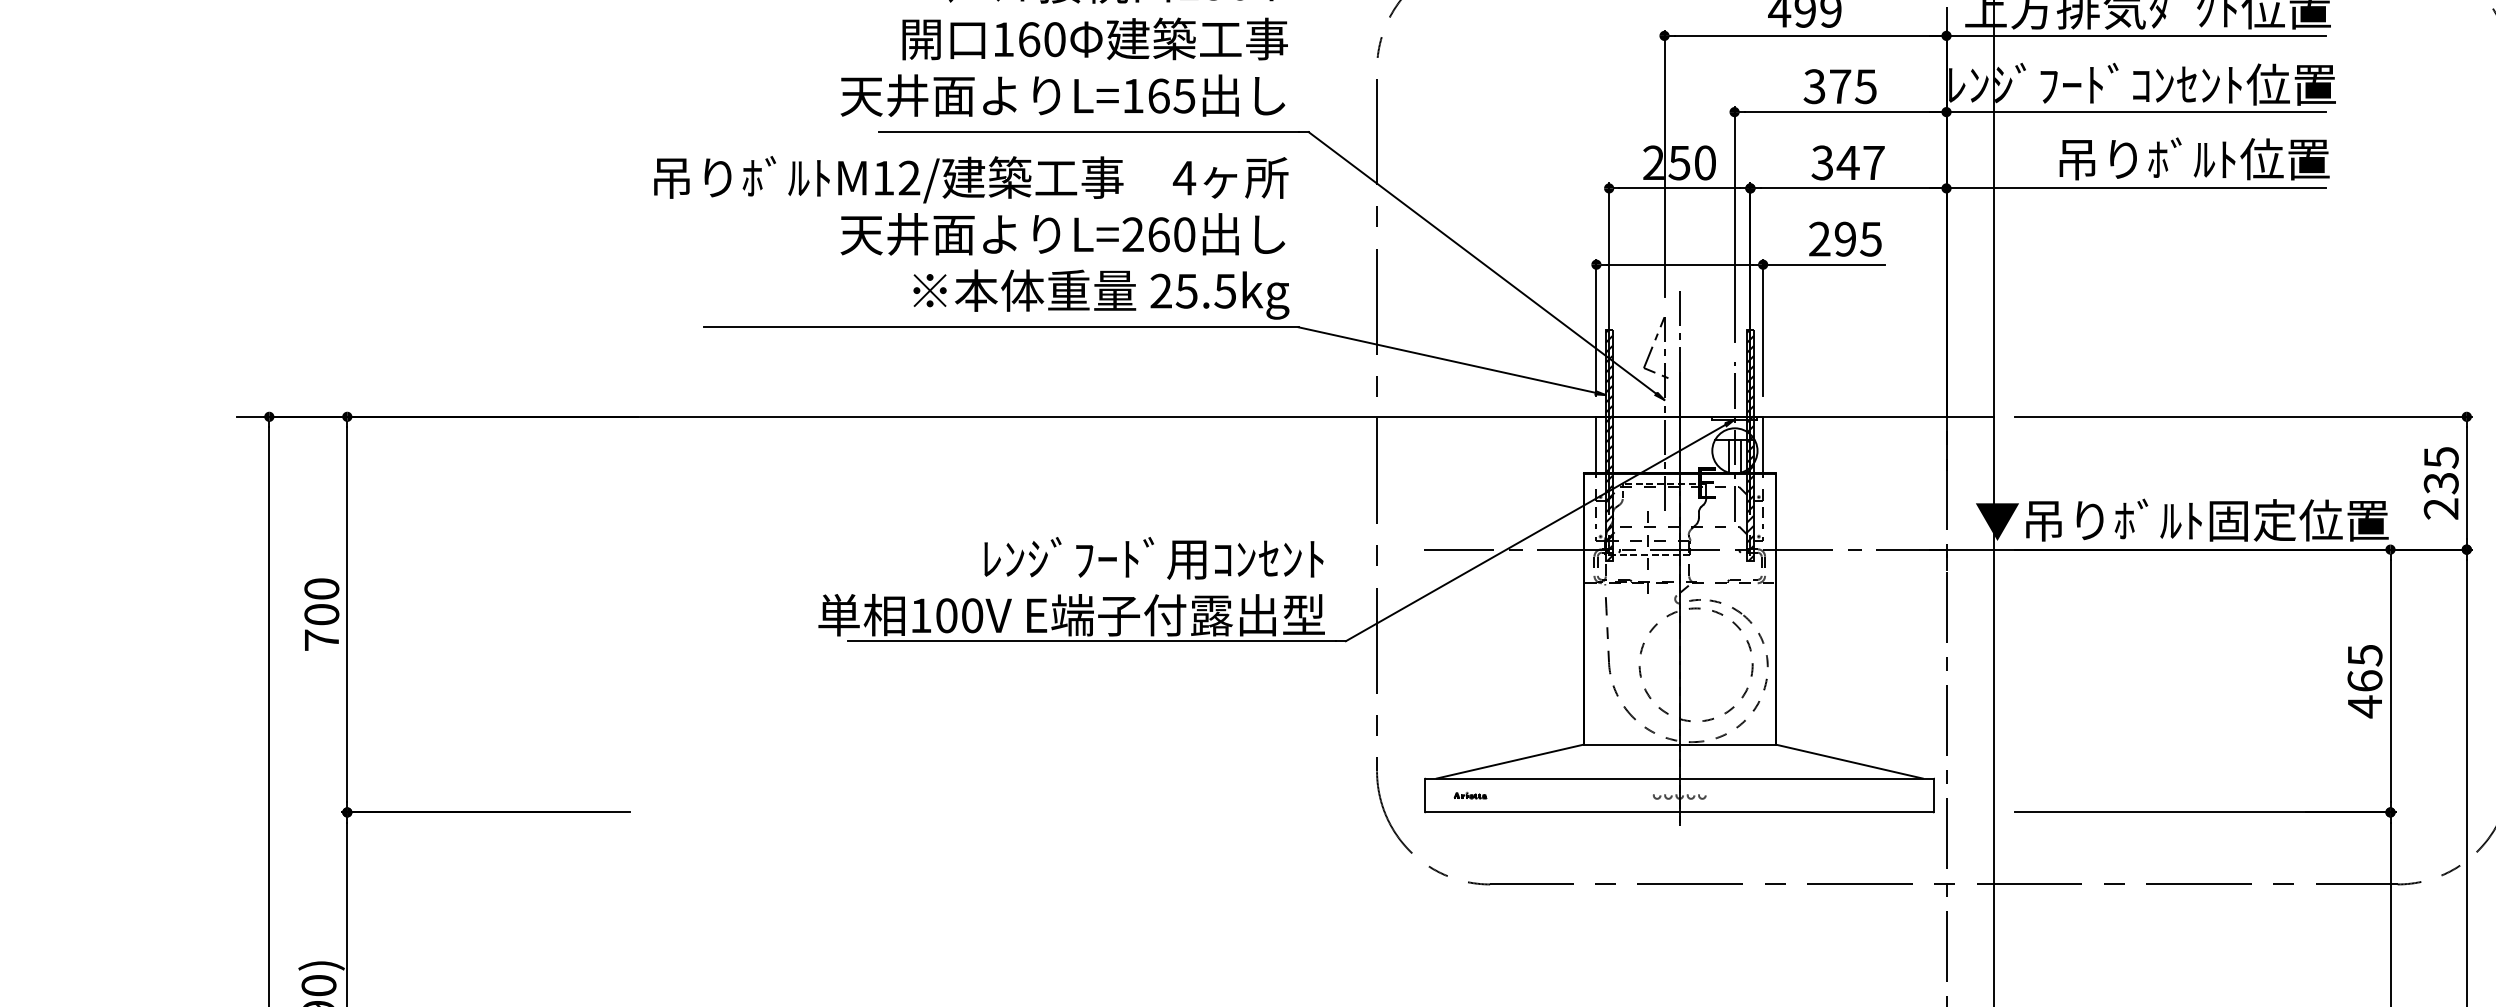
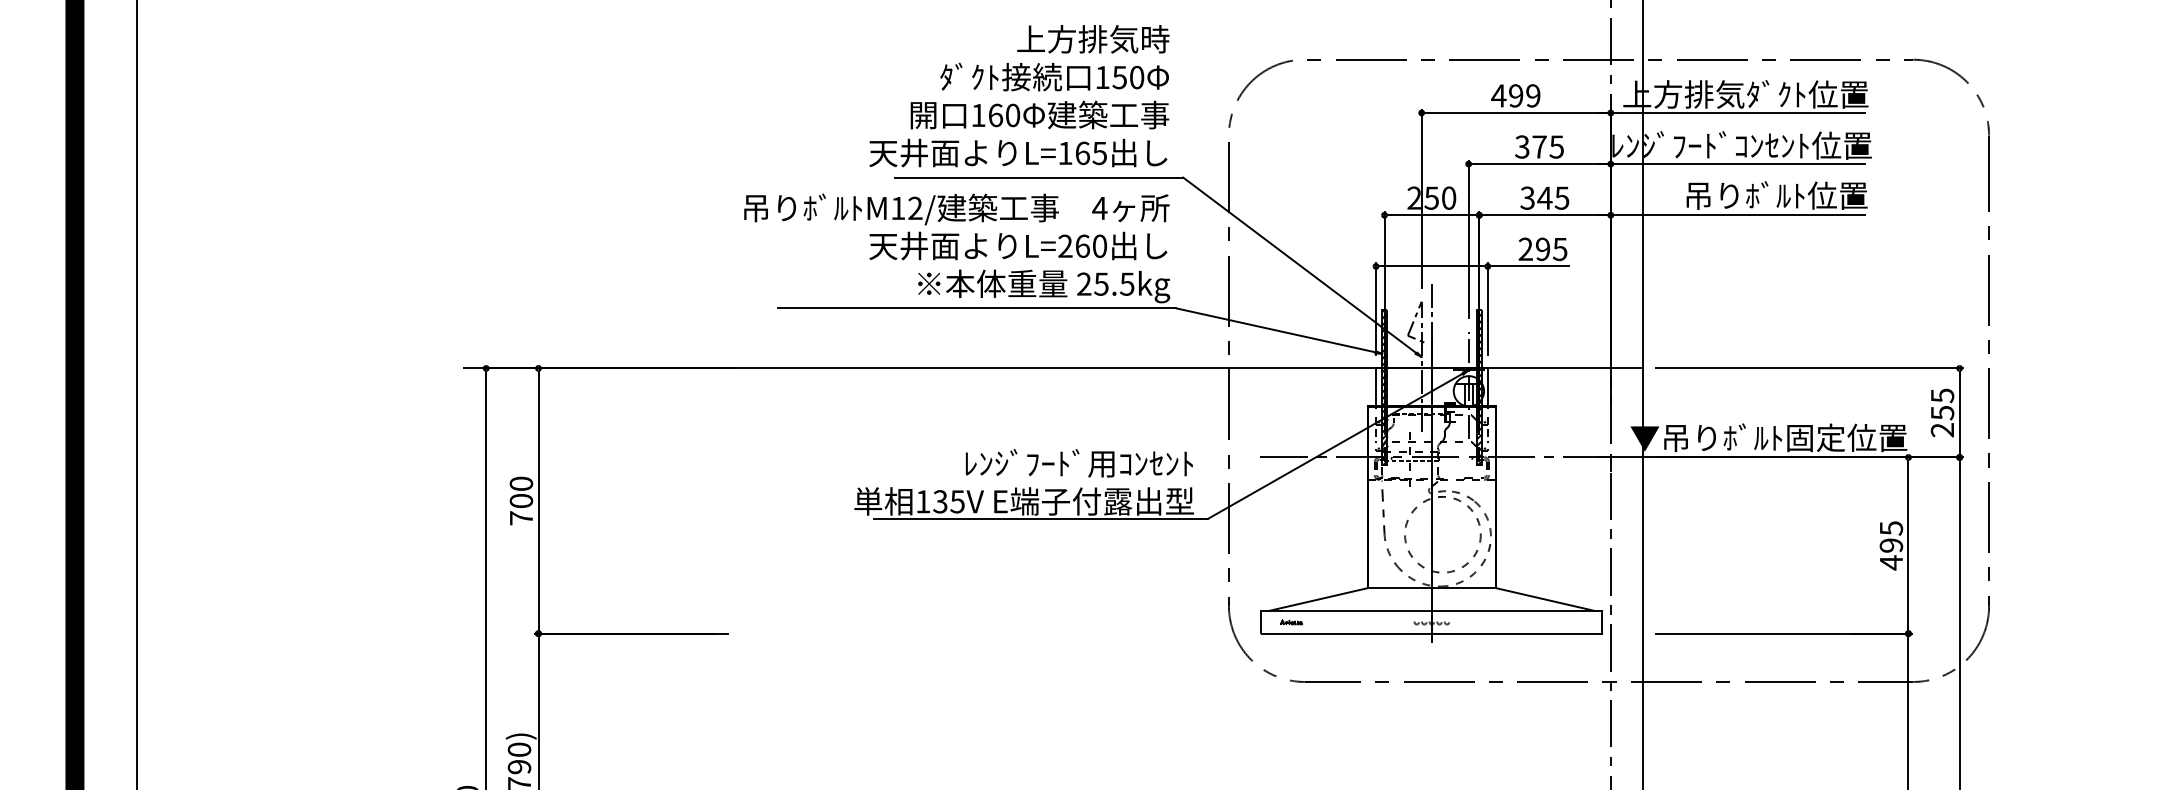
text: (1873, 161) -> (1561, 197), 347 -> 345
text: (2439, 484) -> (1941, 413), 235 -> 255
text: (958, 615) -> (948, 501), 100V -> 135V
text: (2365, 680) -> (1891, 545), 465 -> 495

